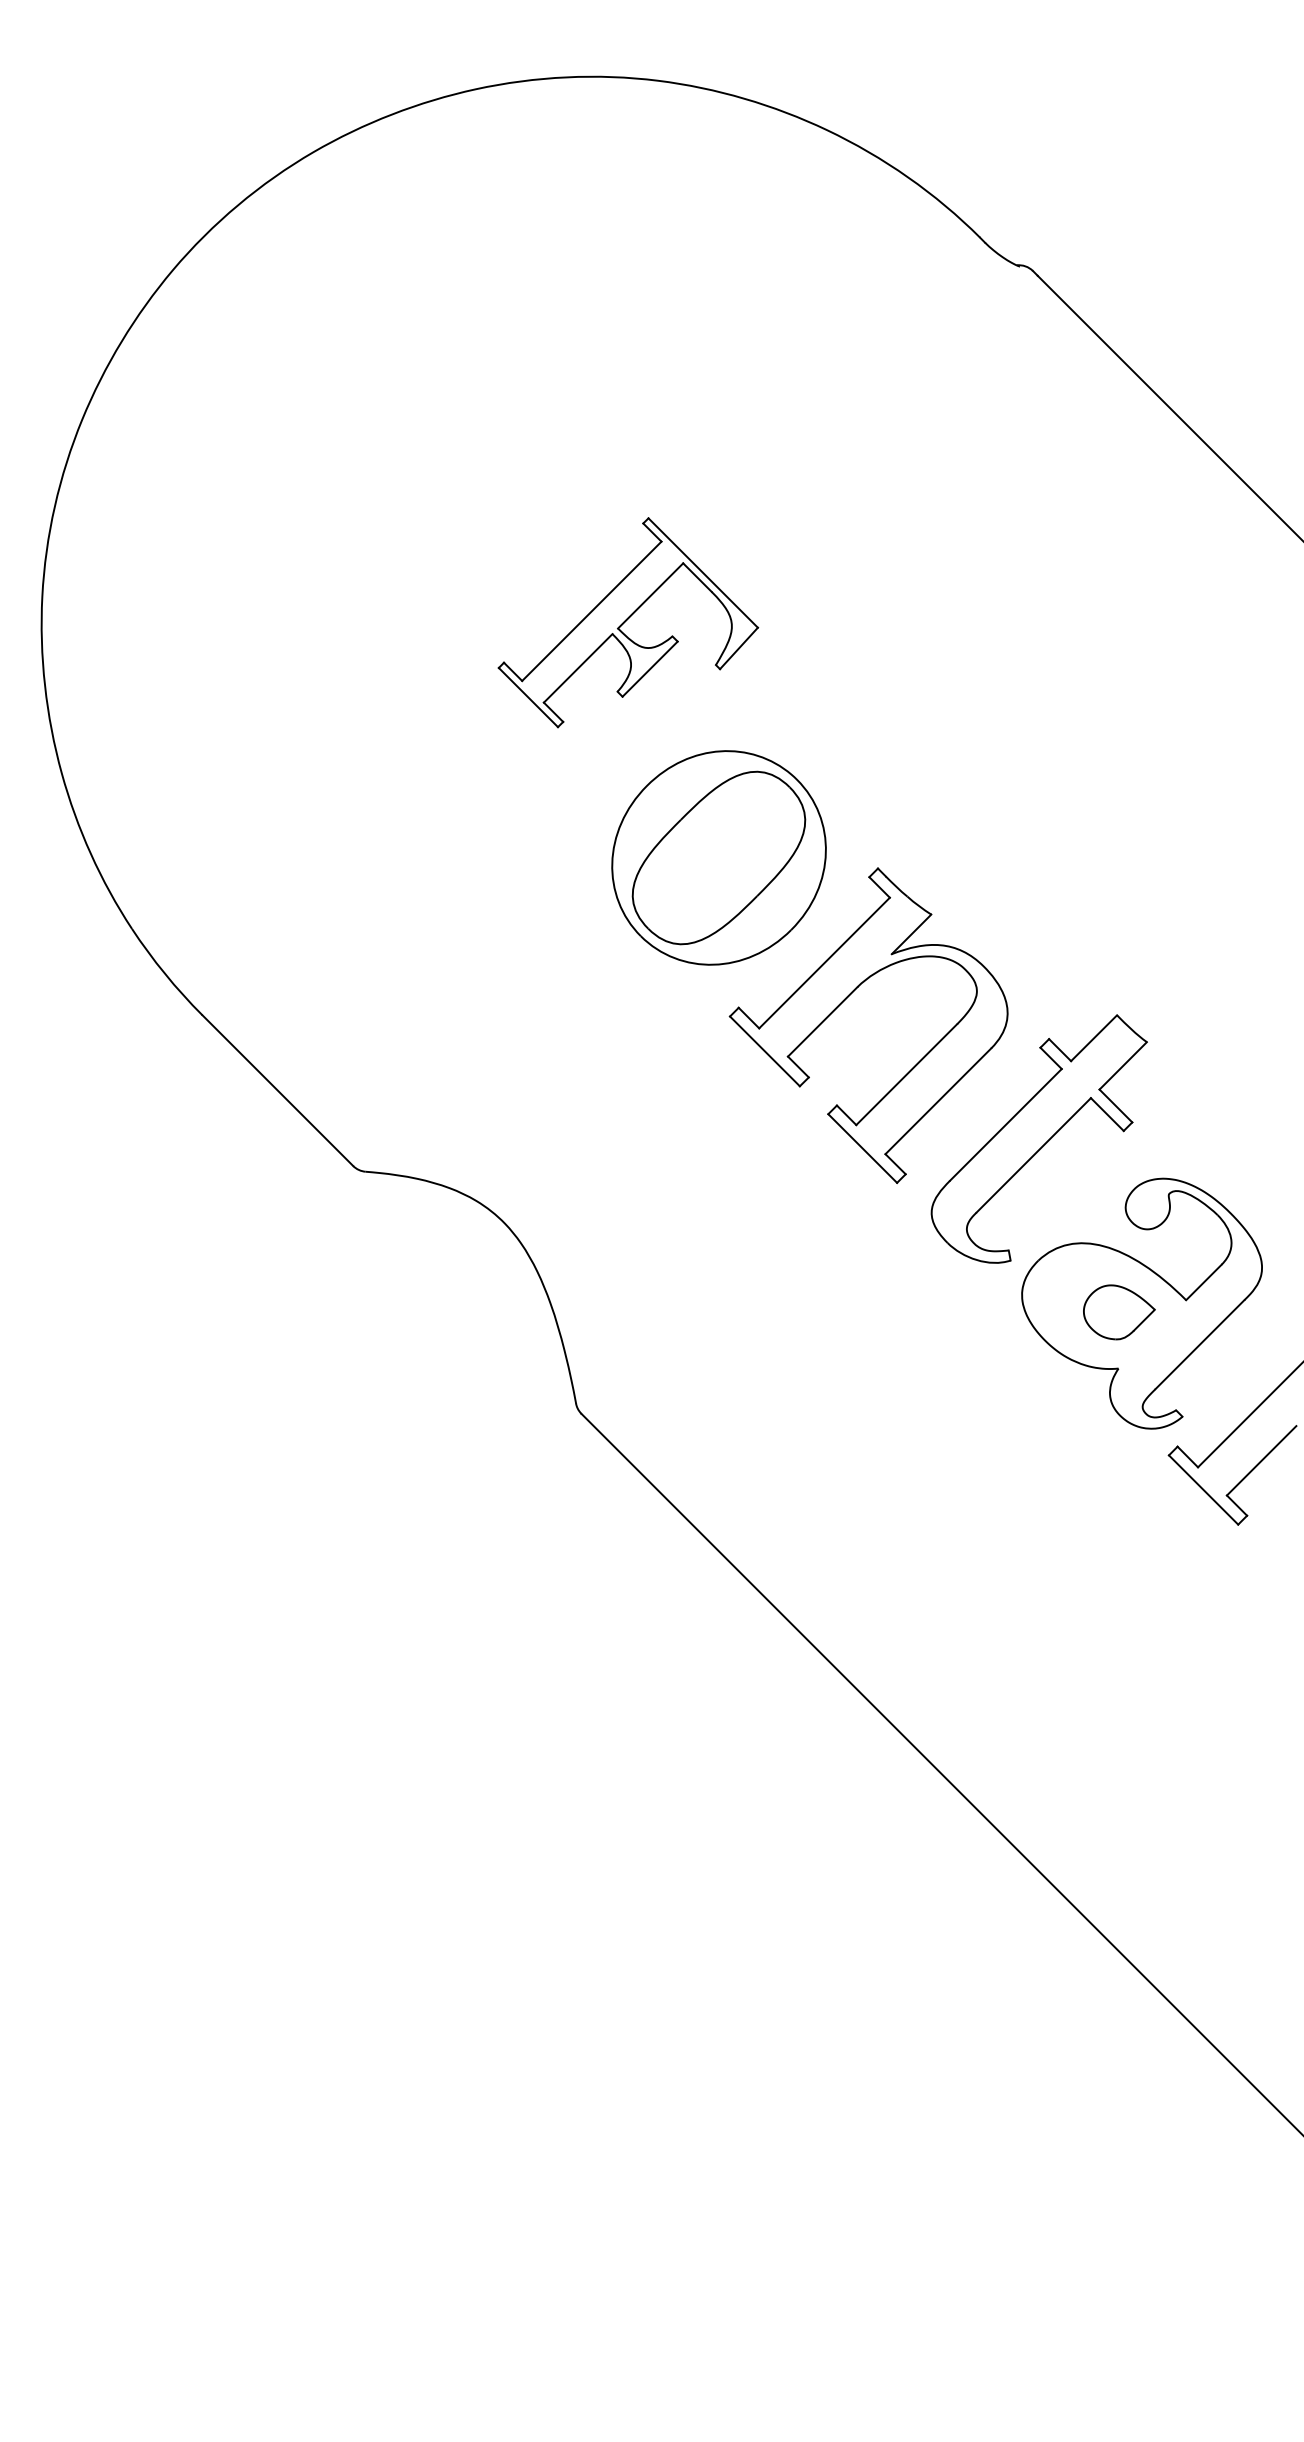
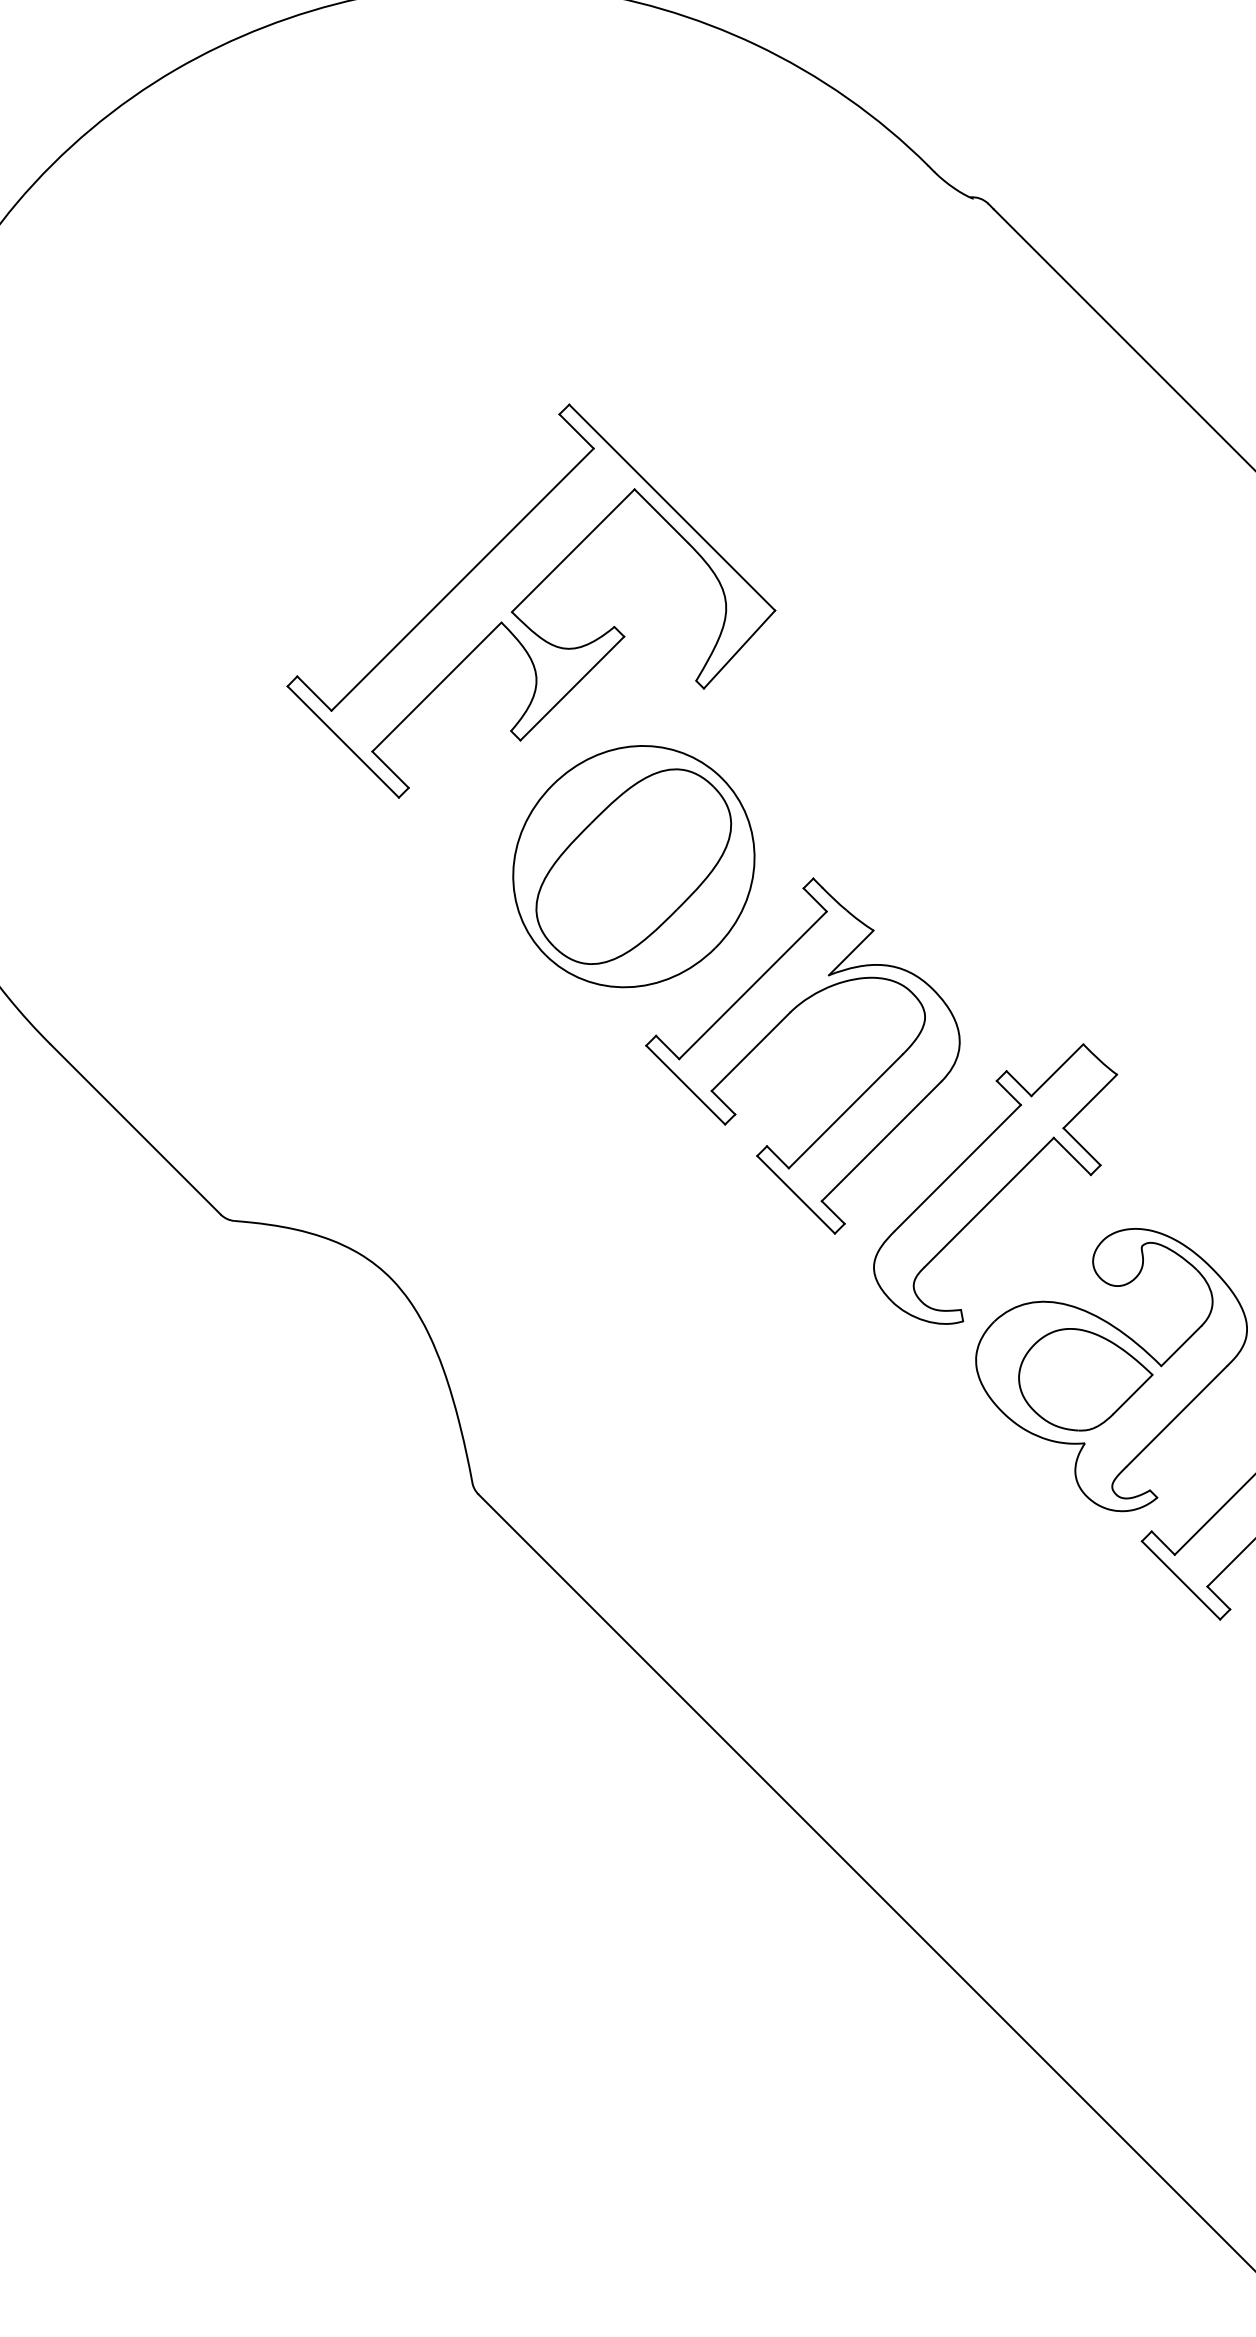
part: (628, 622) -> (531, 600), size x1.67
part: (1119, 1312) -> (1086, 1379), size x1.67

